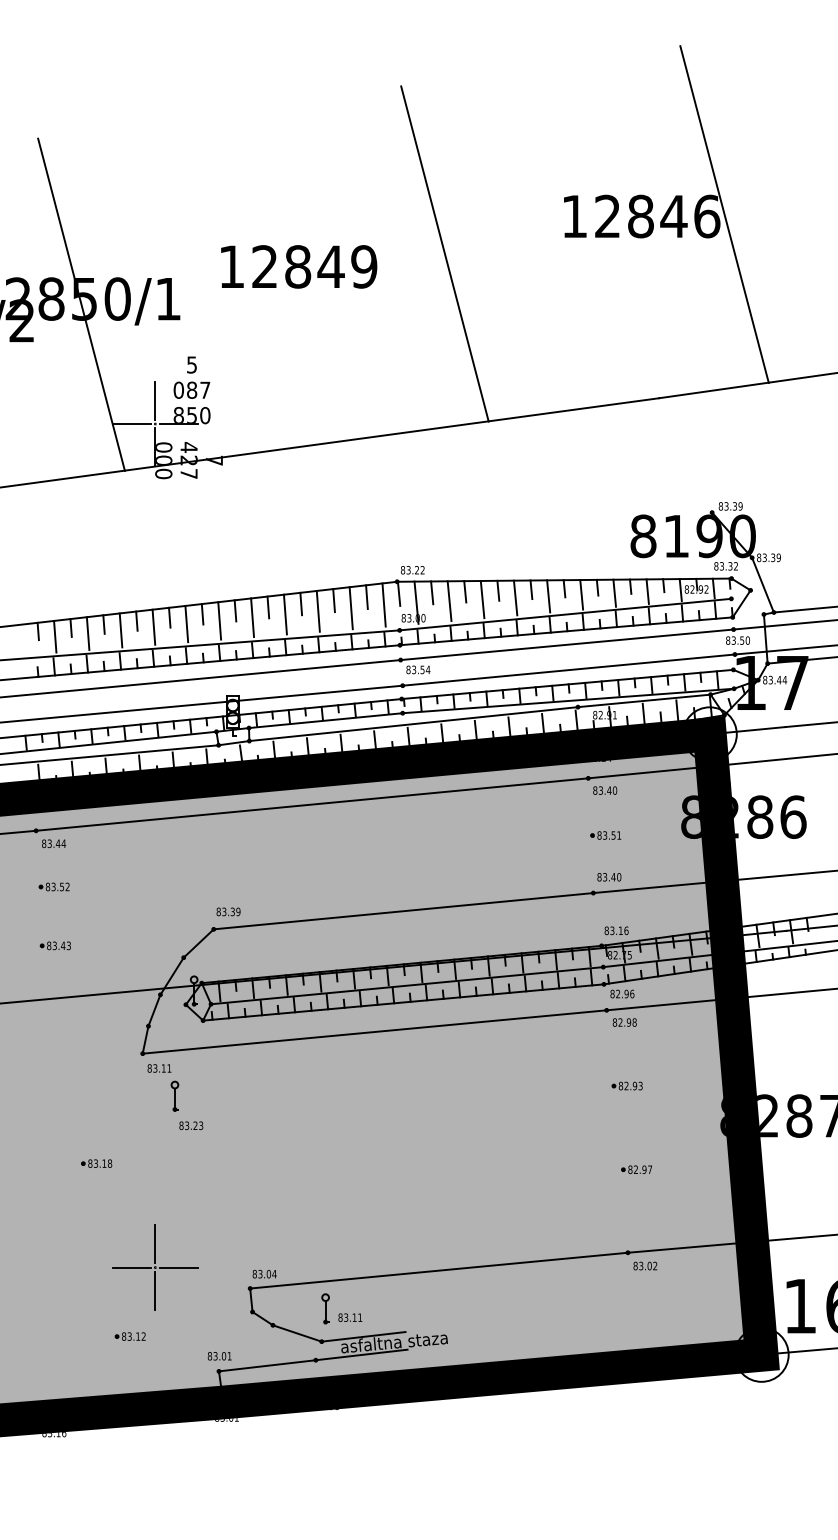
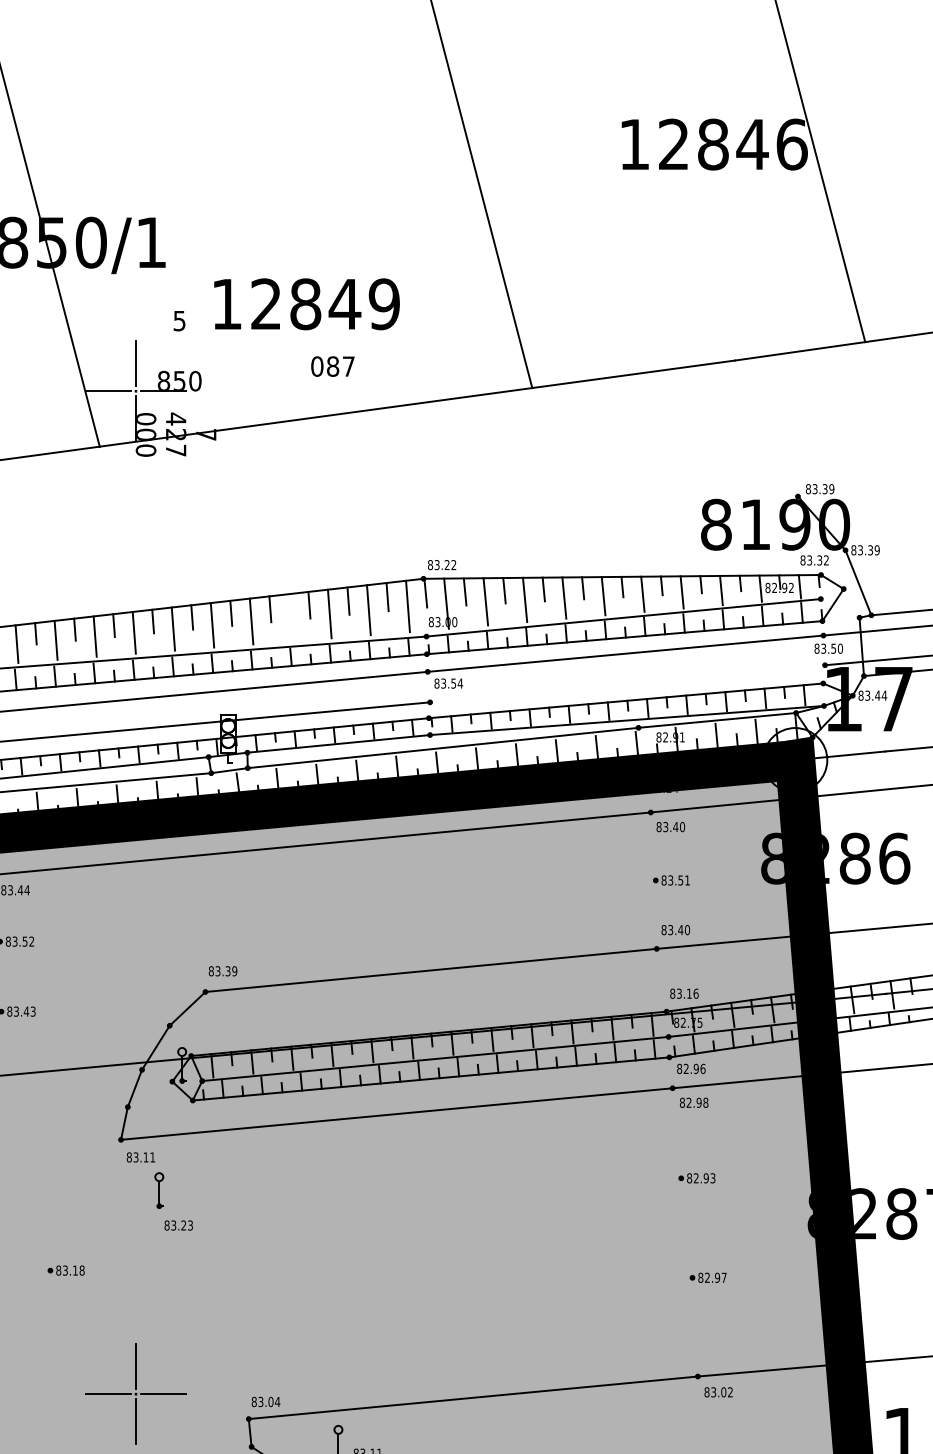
text: (299, 266) -> (307, 303), moved
text: (191, 389) -> (332, 365), moved
line: (284, 614) -> (289, 617), removed
line: (568, 669) -> (627, 683), removed

